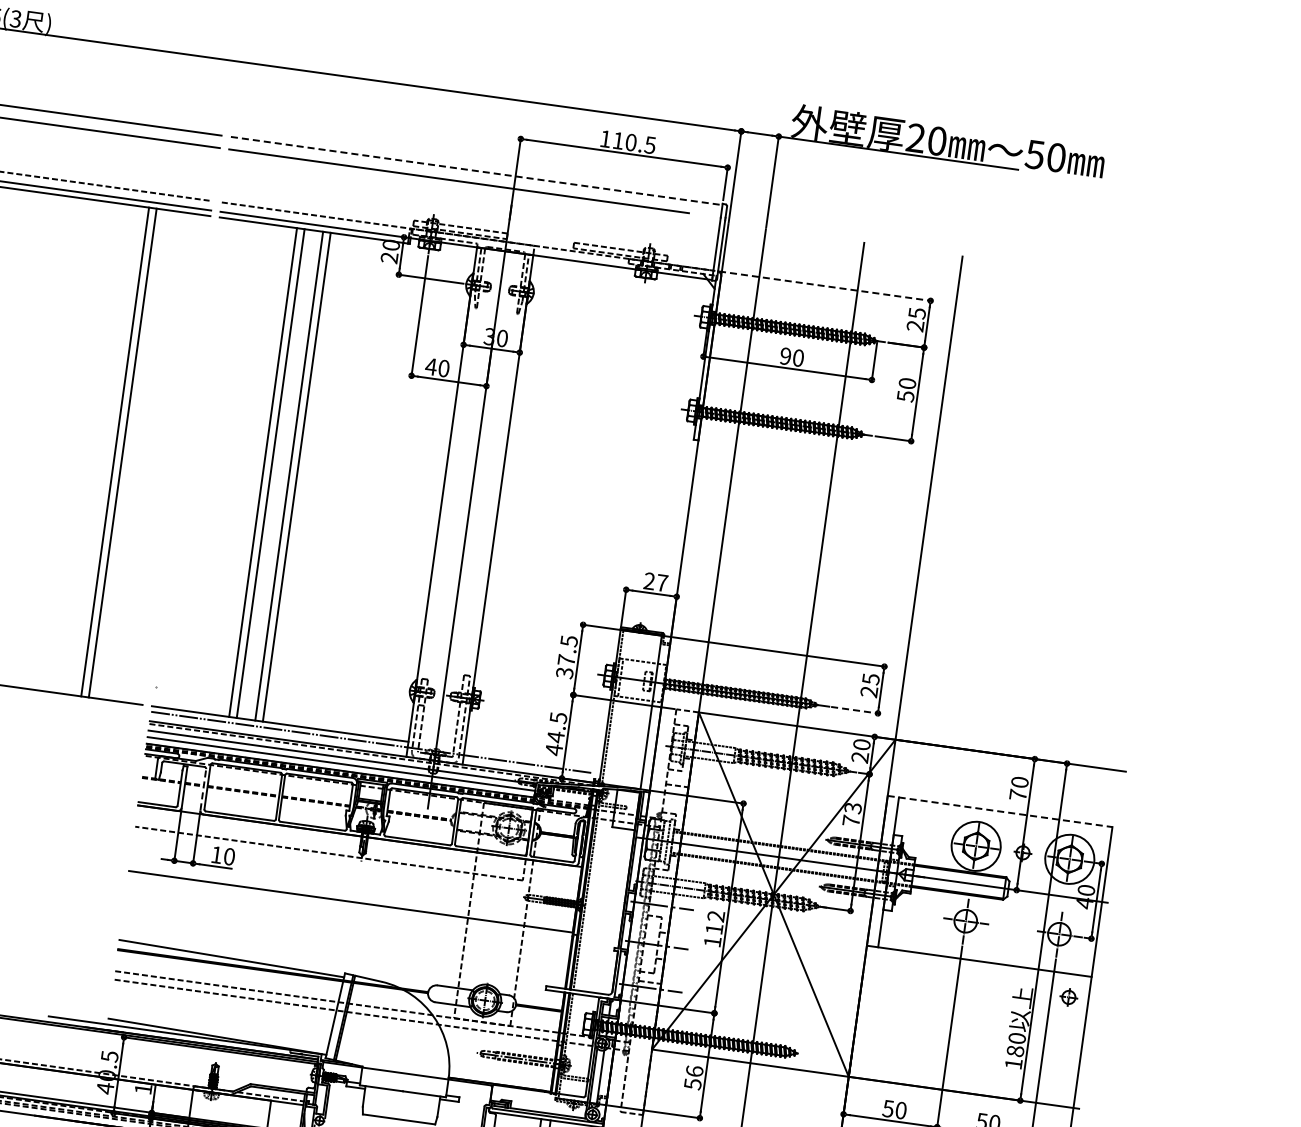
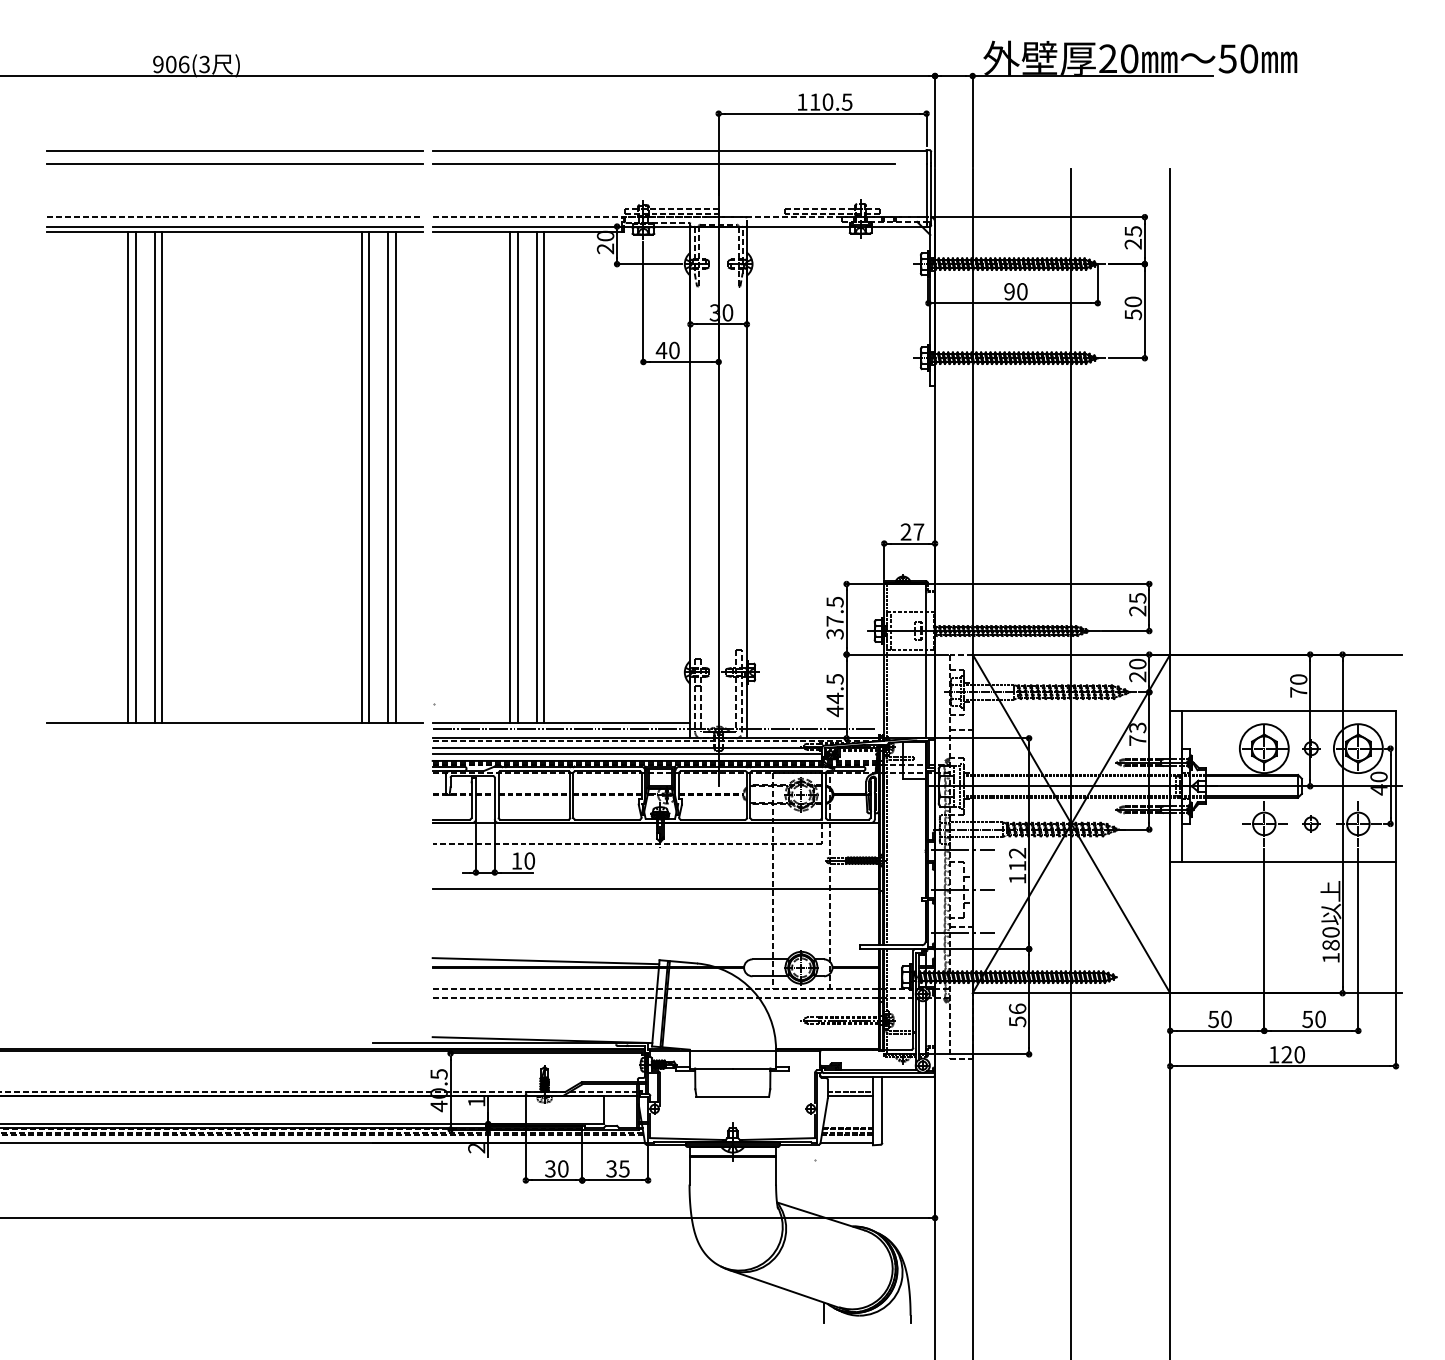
line: (476, 171) -> (679, 151), dashed -> solid
line: (825, 286) -> (1039, 217), dashed -> solid
line: (140, 455) -> (387, 477), added
line: (148, 456) -> (395, 477), added
line: (856, 710) -> (1127, 631), dashed -> solid
line: (203, 789) -> (494, 798), dashed -> solid
line: (1000, 812) -> (1283, 711), dashed -> solid
part: (1069, 997) -> (1311, 823), moved

